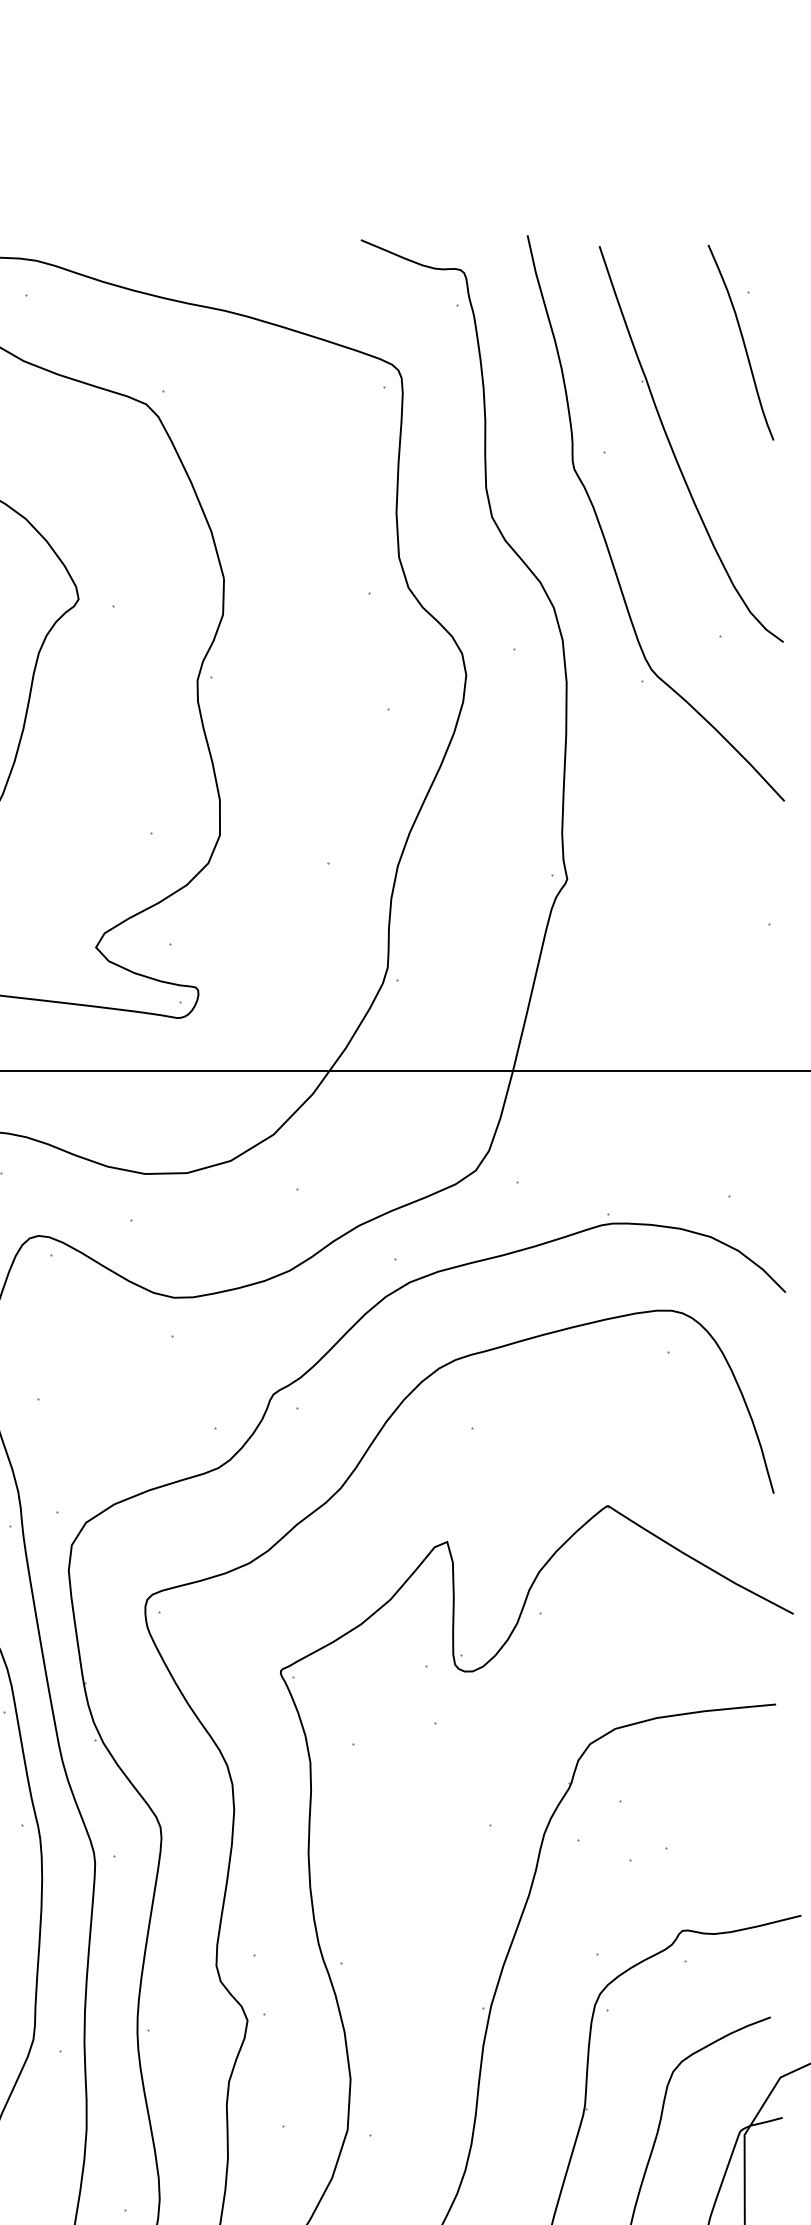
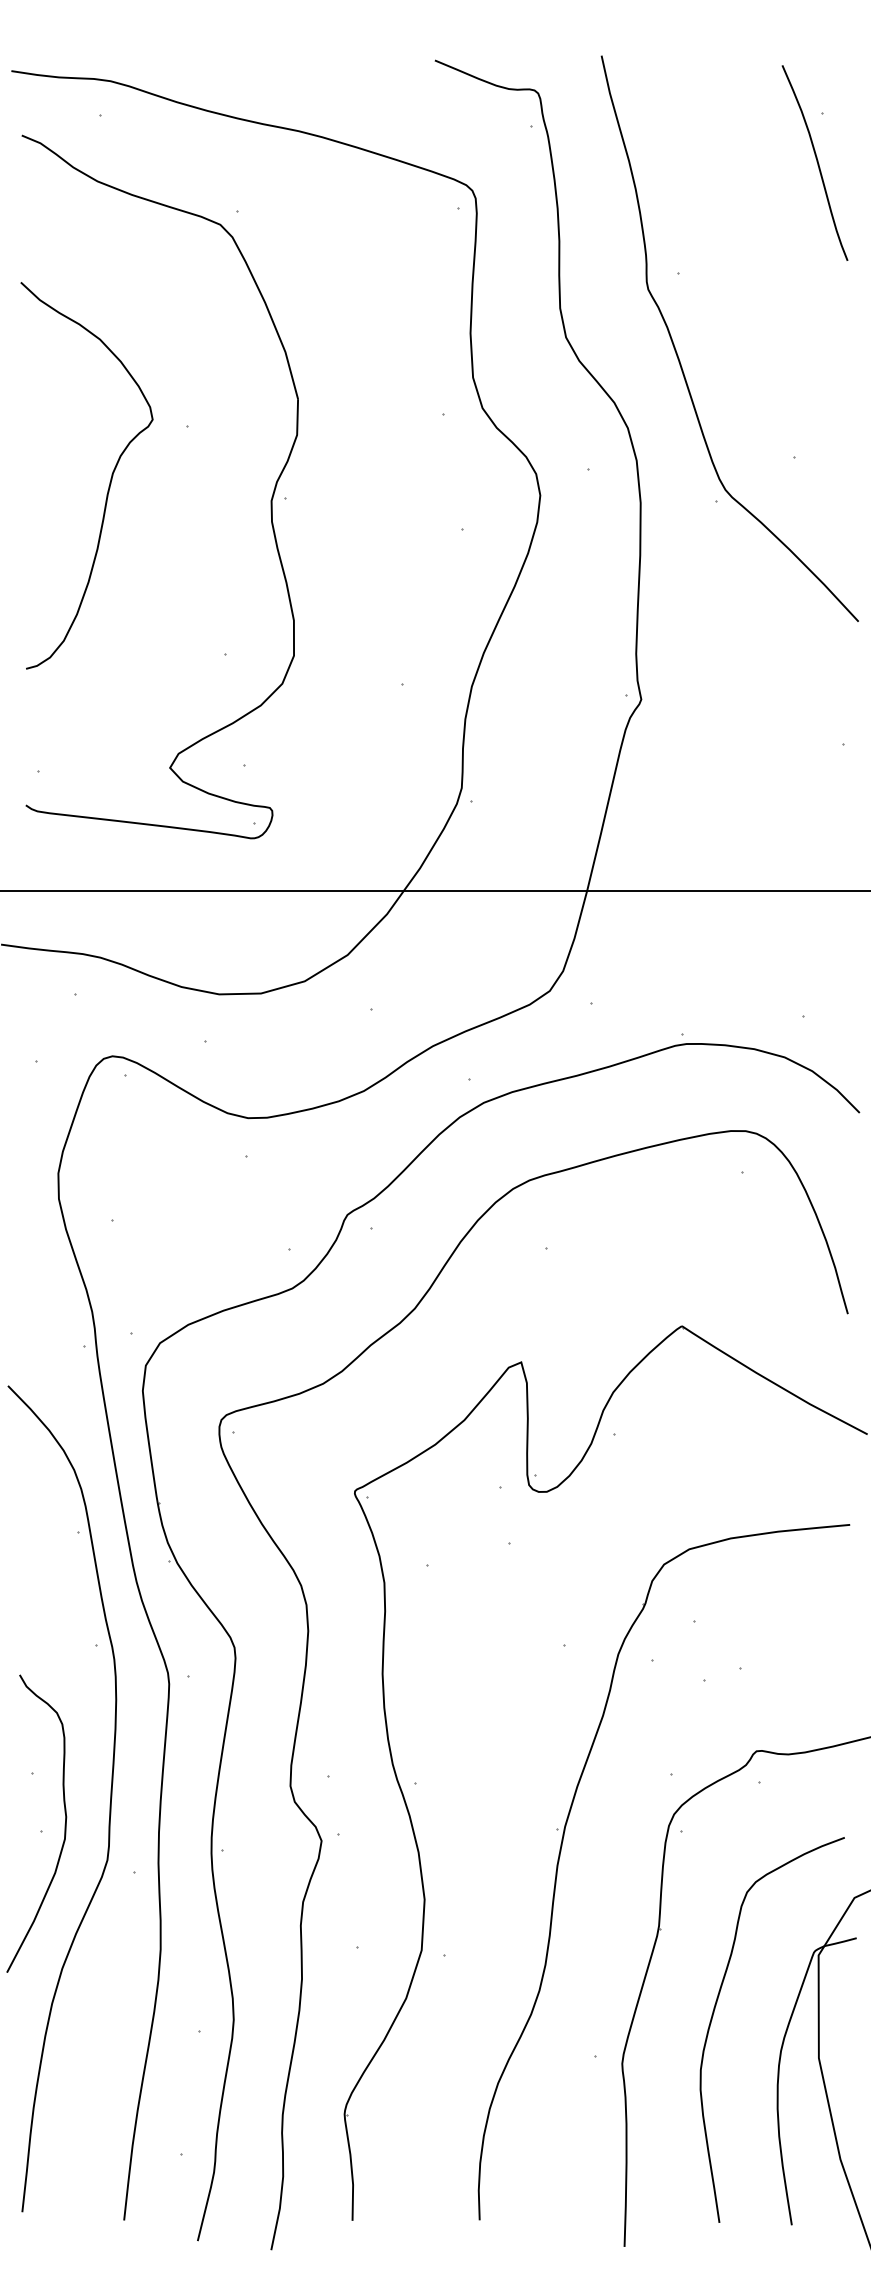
part: (674, 452) -> (748, 272), removed

